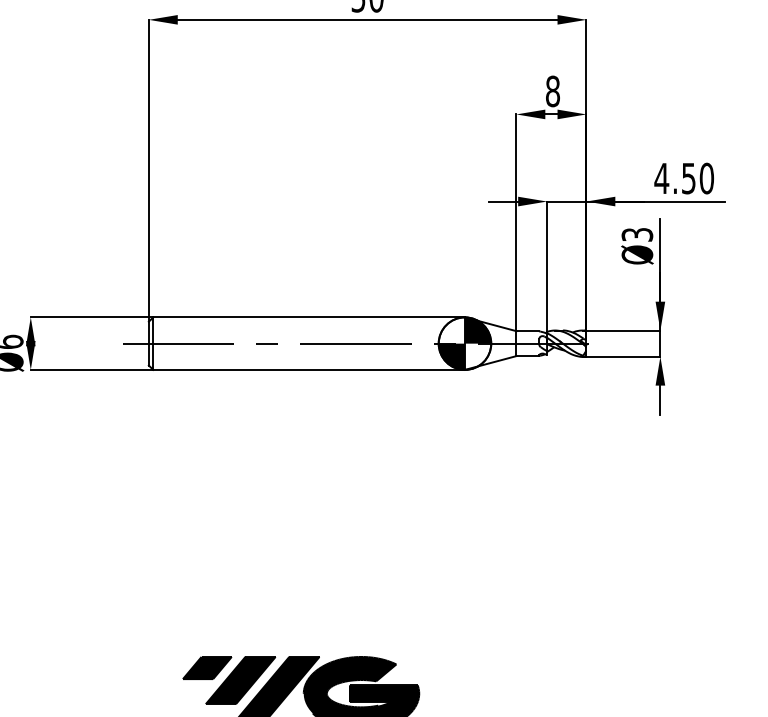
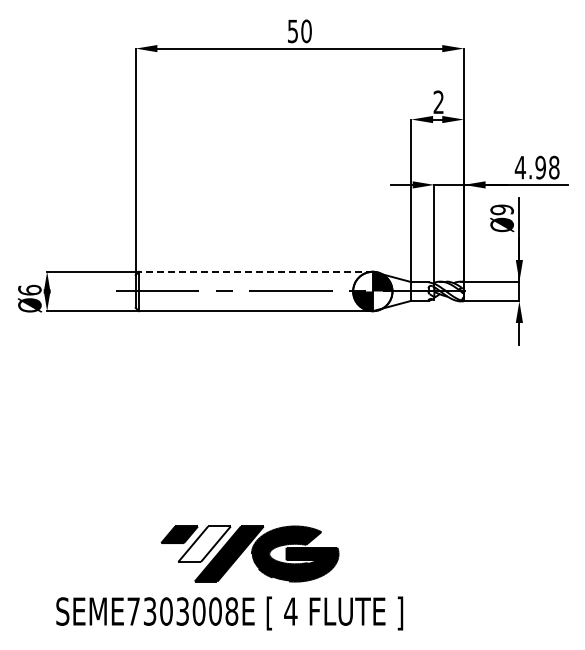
text: (552, 91) -> (438, 102), 8 -> 2
text: (697, 178) -> (547, 167), 4.50 -> 4.98
text: (636, 234) -> (501, 209), Ø3 -> Ø9
line: (308, 316) -> (255, 271), solid -> dashed
fill: (240, 679) -> (204, 543), removed

